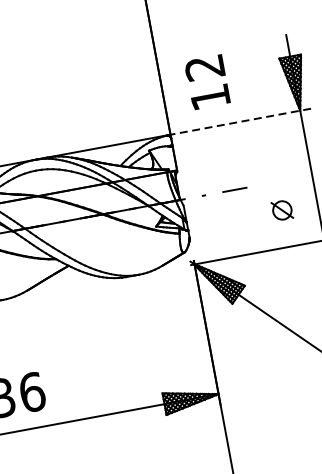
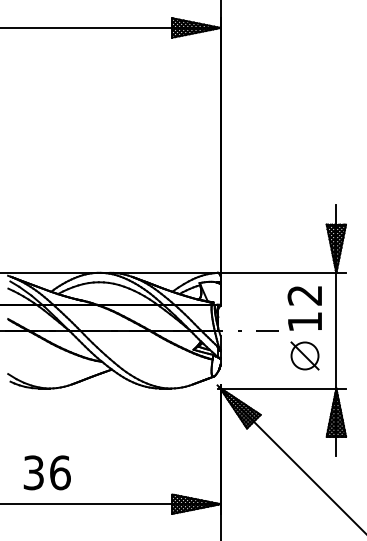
text: (207, 82) -> (304, 308), moved
line: (238, 121) -> (281, 272), dashed -> solid
part: (281, 210) -> (304, 355), size x1.67

